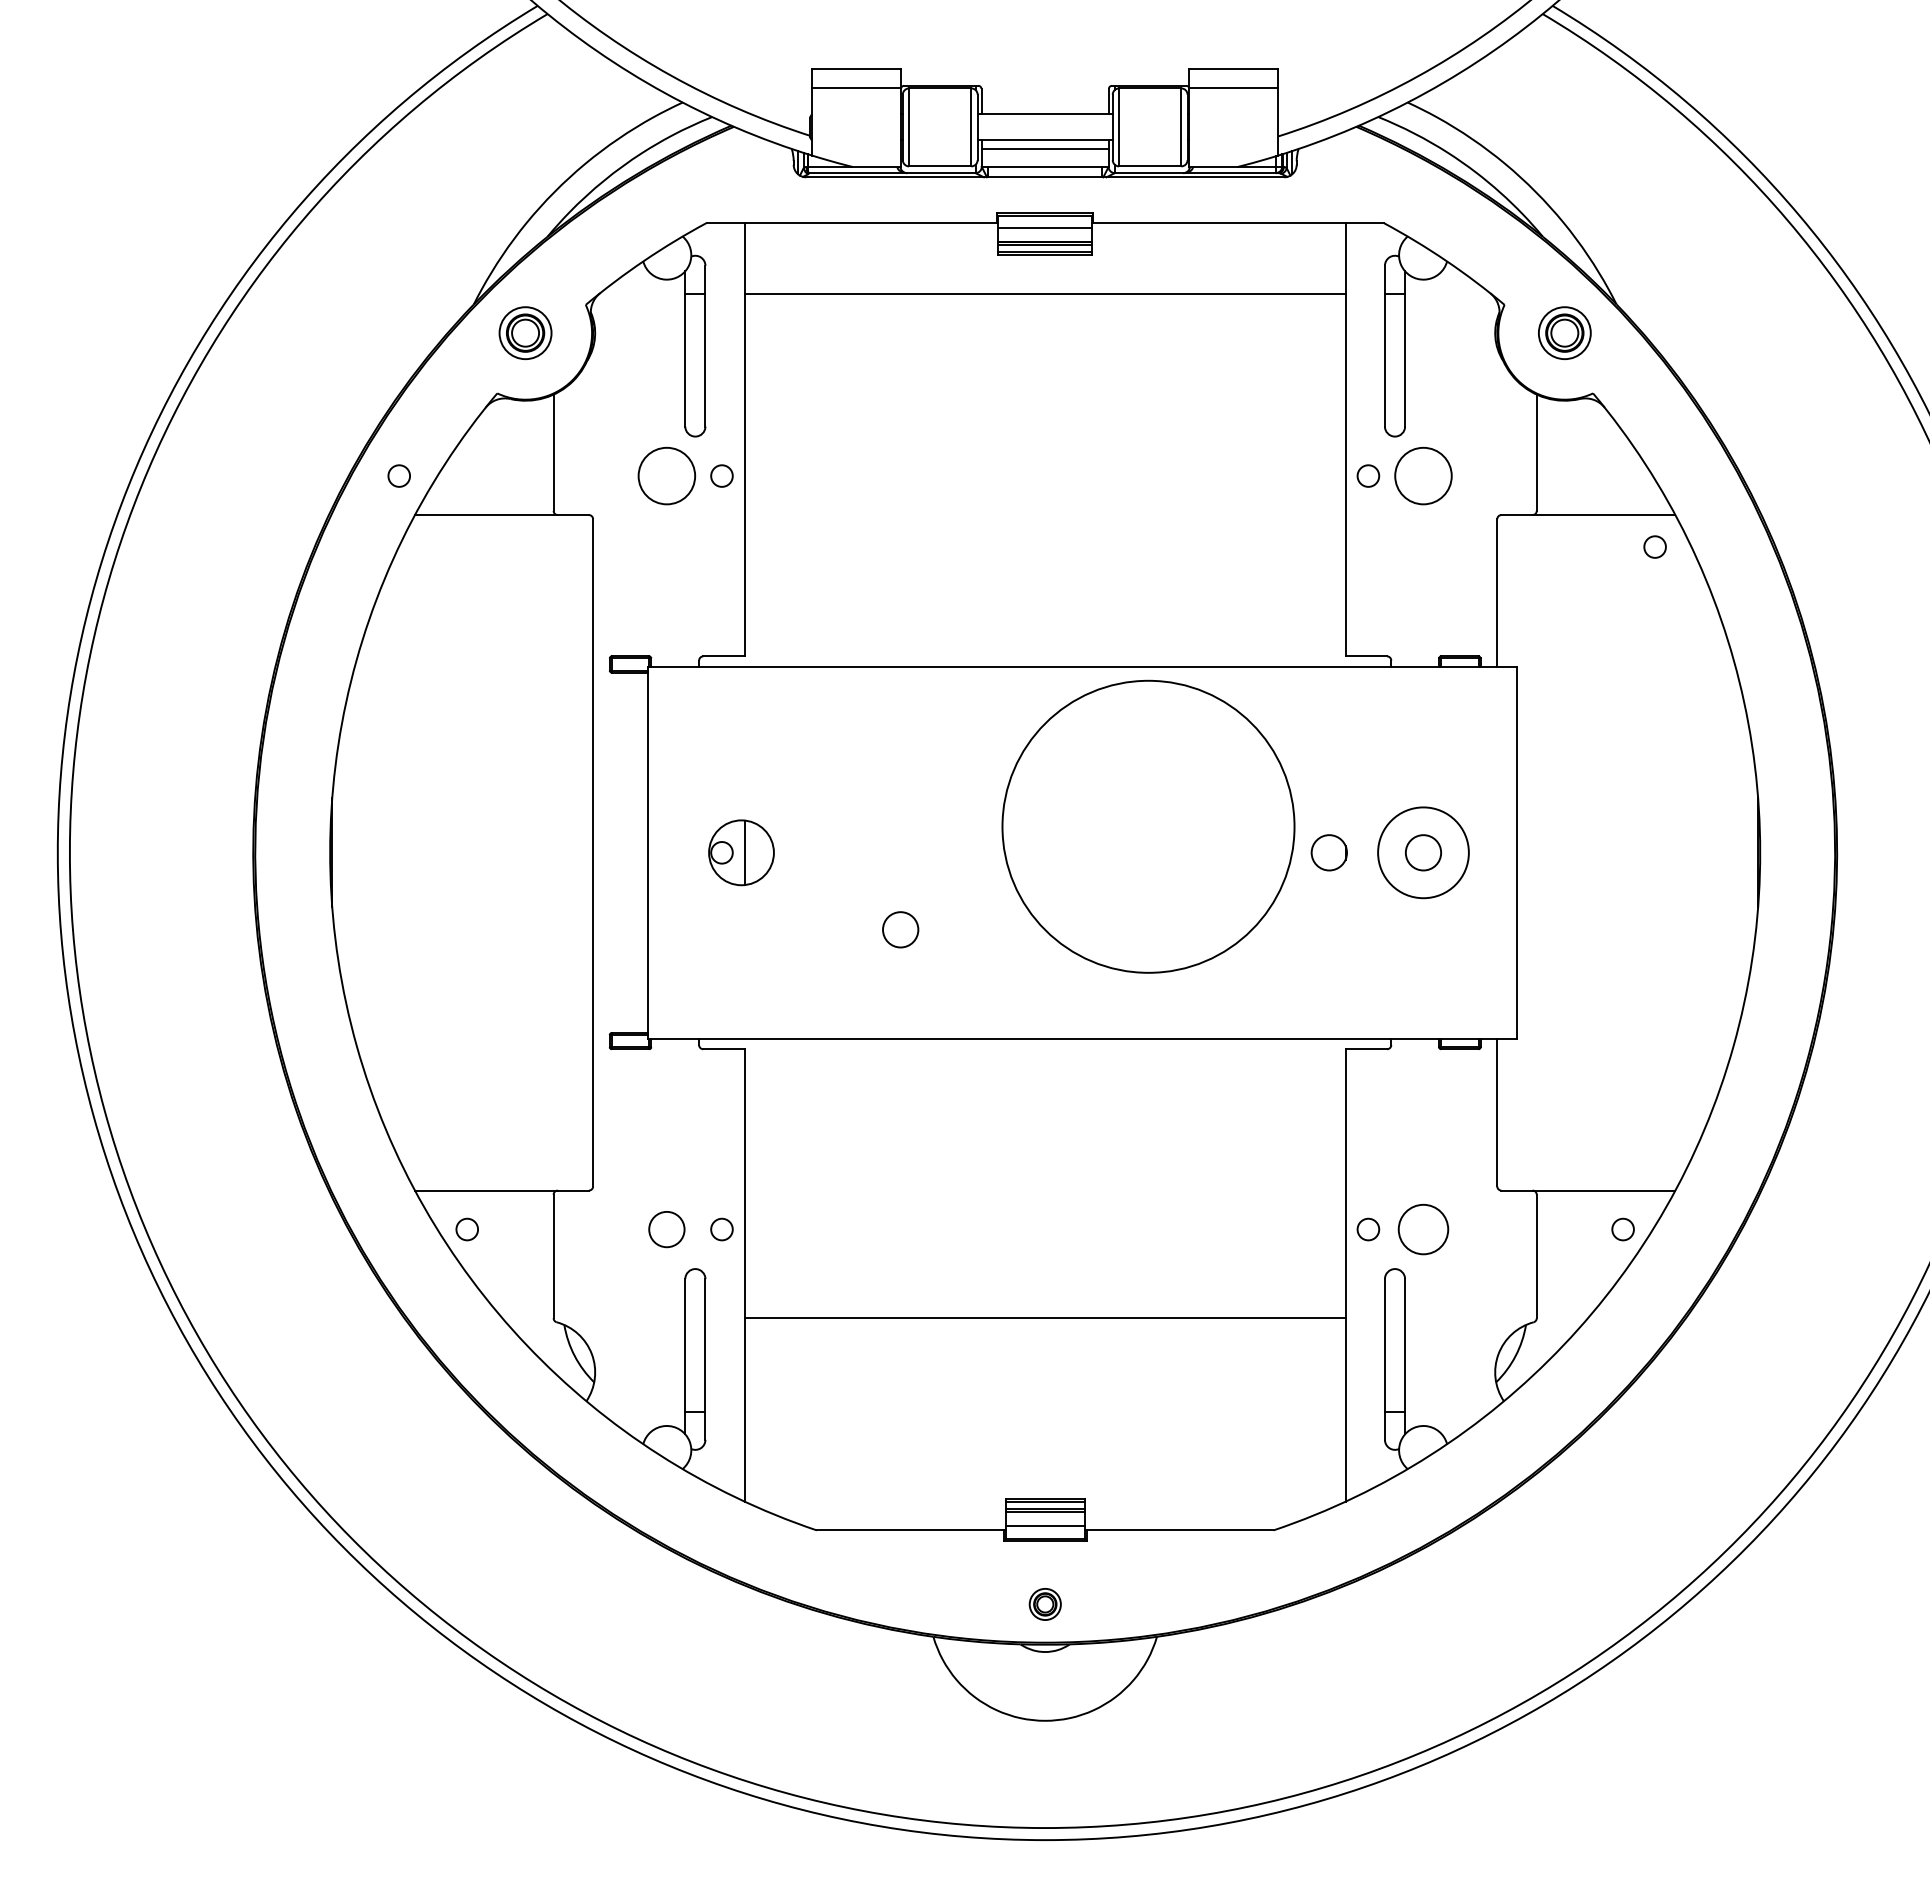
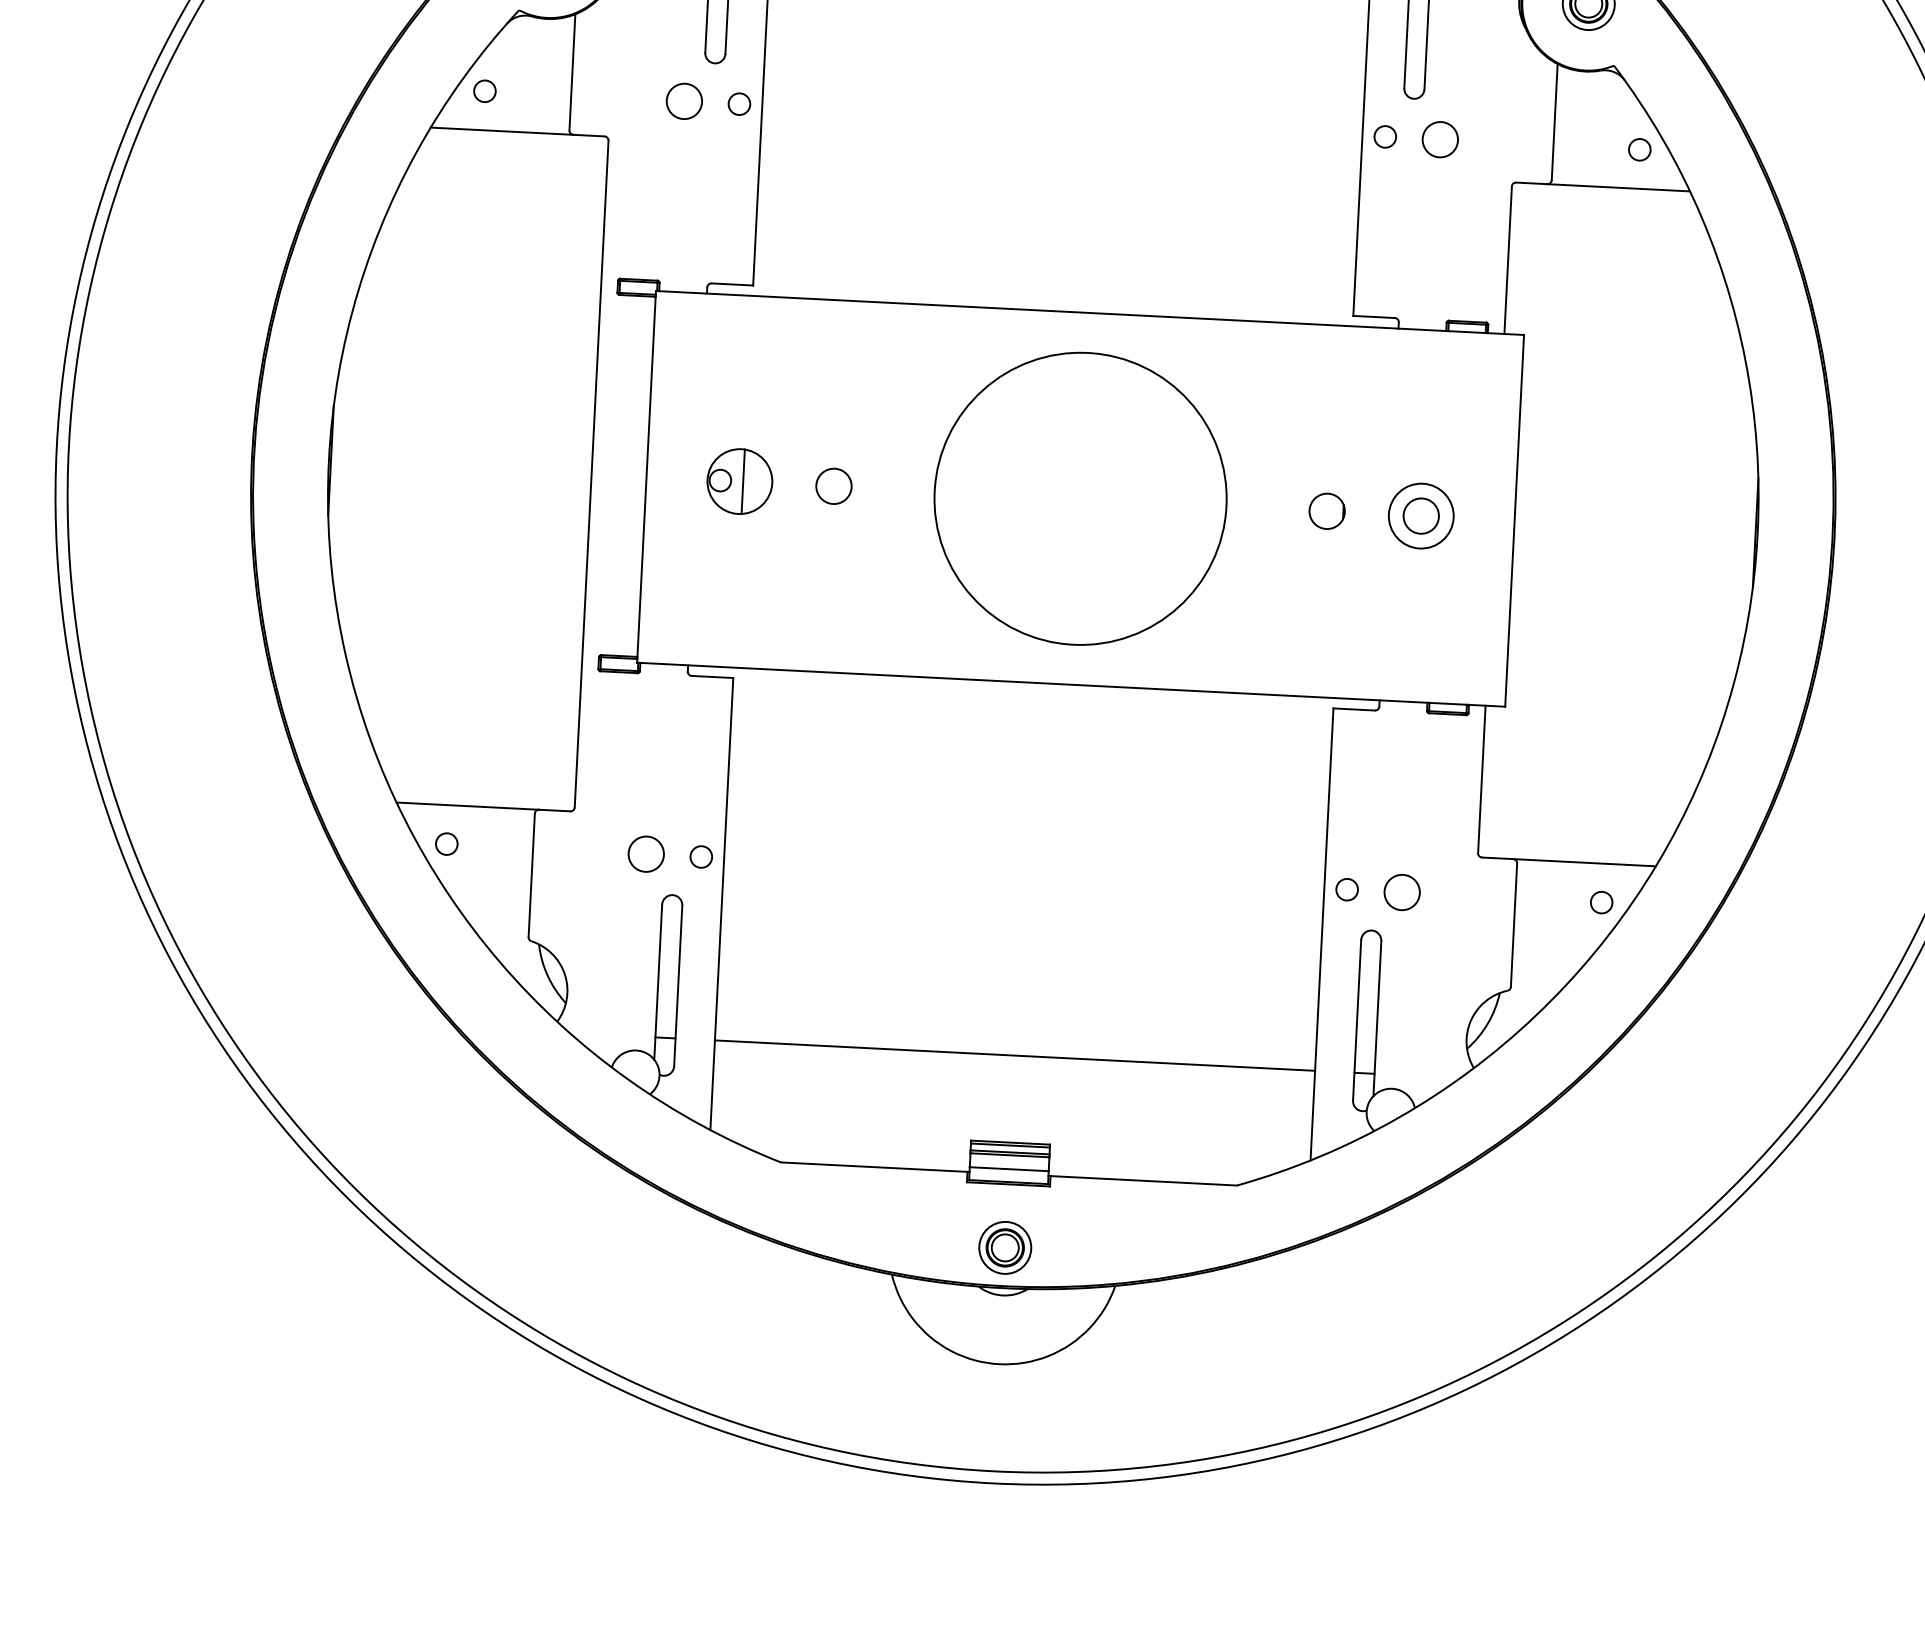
circle: (398, 475) -> (484, 90), moved
circle: (666, 475) -> (684, 100), size x0.62
circle: (1423, 475) -> (1440, 139), size x0.62
circle: (1654, 546) -> (1639, 149), moved
circle: (1148, 826) -> (1080, 498), moved
circle: (1423, 852) -> (1421, 515), size x0.71
circle: (900, 929) -> (833, 486), moved
circle: (1423, 1229) -> (1402, 892), size x0.71
line: (1044, 1317) -> (1014, 1055), moved
part: (1045, 1604) -> (1005, 1248), size x1.67

